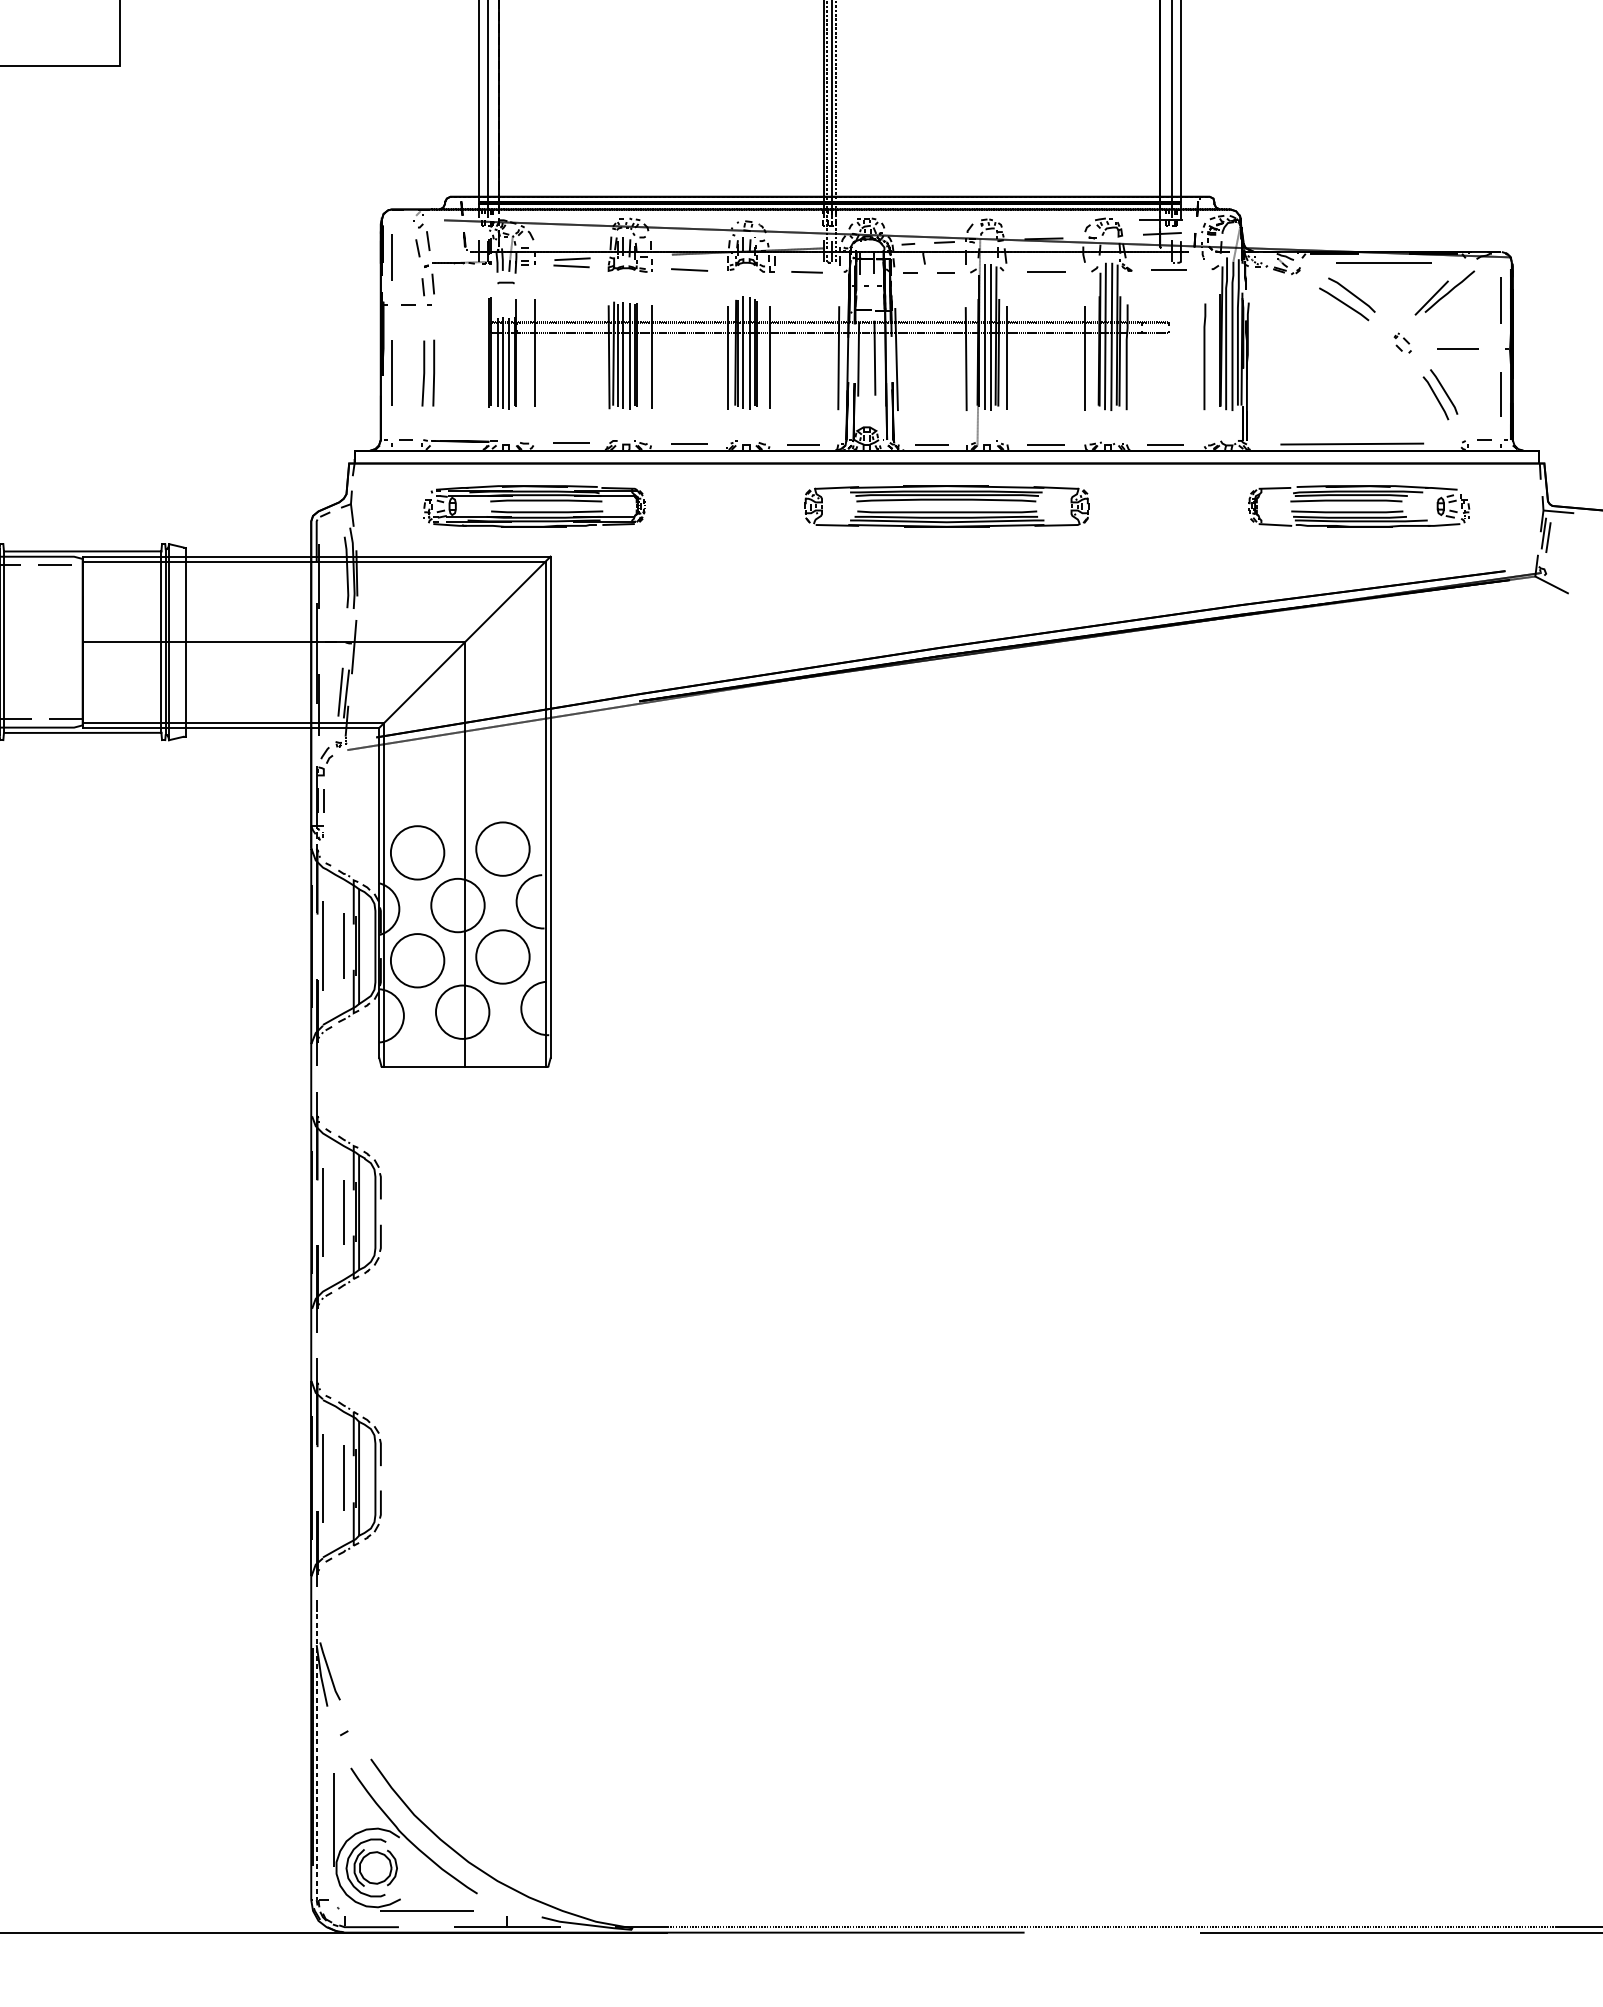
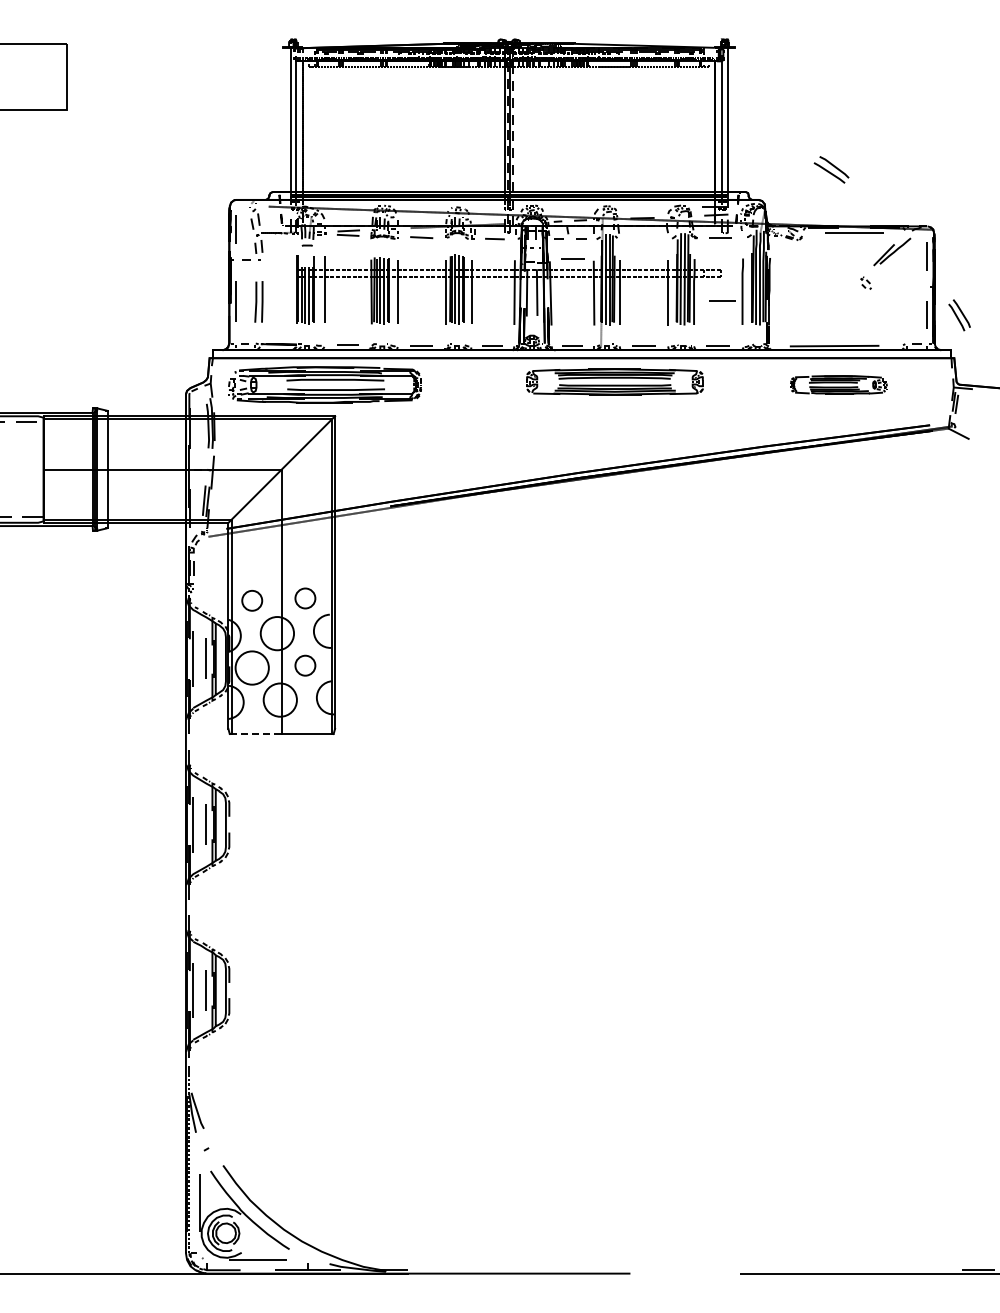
line: (1045, 271) -> (572, 258), moved
part: (1347, 298) -> (831, 169), moved
line: (1458, 348) -> (722, 300), moved
part: (1440, 394) -> (959, 315), moved
part: (533, 505) -> (324, 384), size x1.4
part: (946, 505) -> (614, 381), moved
part: (1358, 505) -> (838, 384), size x0.7
circle: (503, 849) -> (305, 598), size x0.6
circle: (416, 852) -> (251, 600), size x0.6
circle: (503, 956) -> (305, 665), size x0.6
line: (424, 1067) -> (256, 734), solid -> dashed

